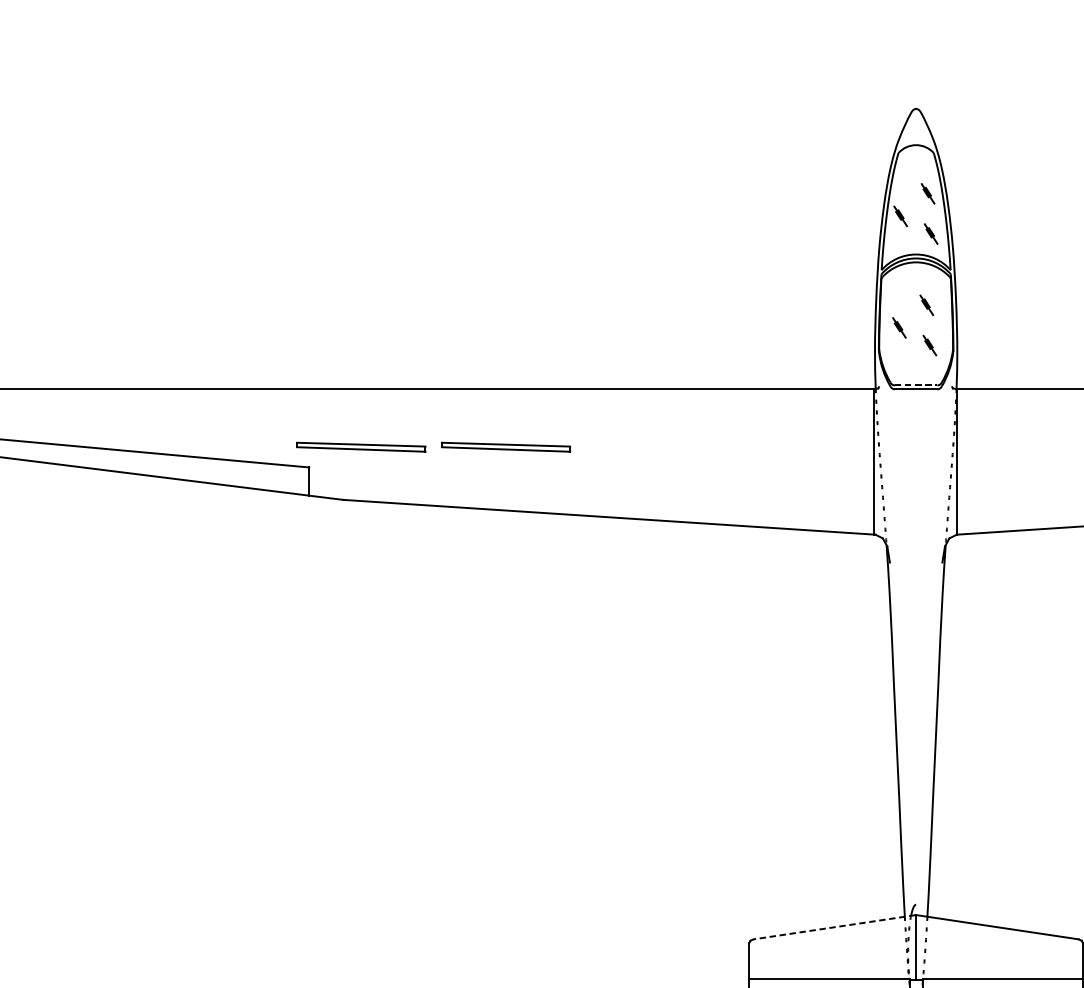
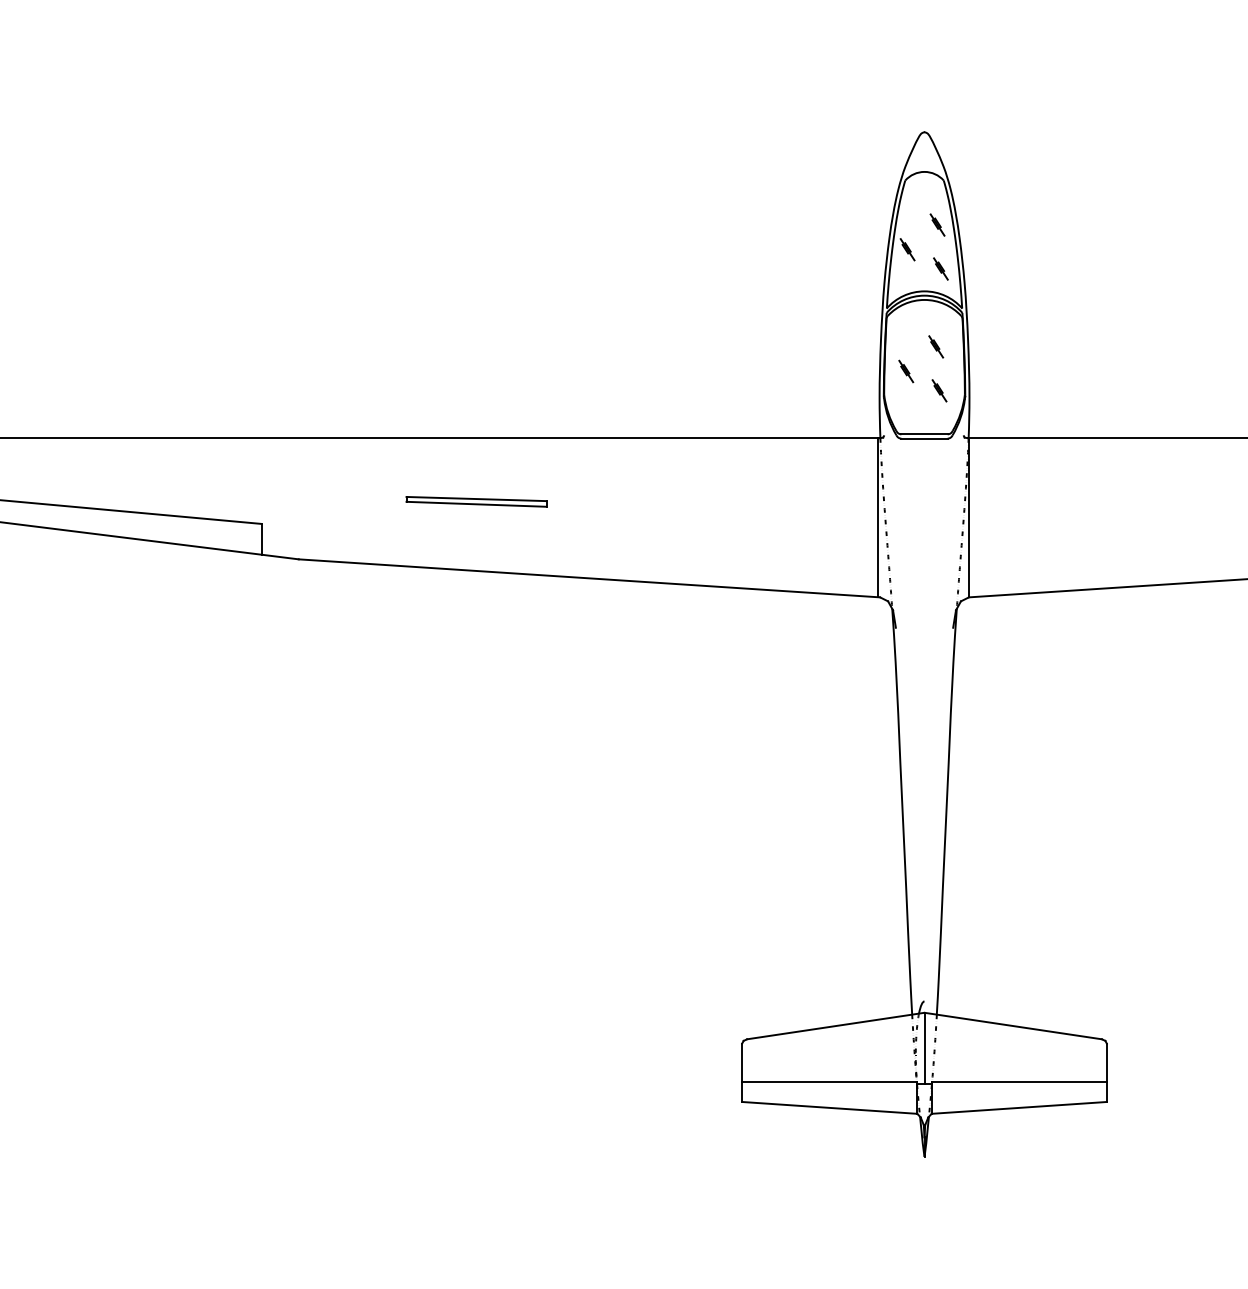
line: (917, 385) -> (925, 434), dashed -> solid
part: (361, 446) -> (318, 501), removed
line: (833, 927) -> (834, 1026), dashed -> solid

